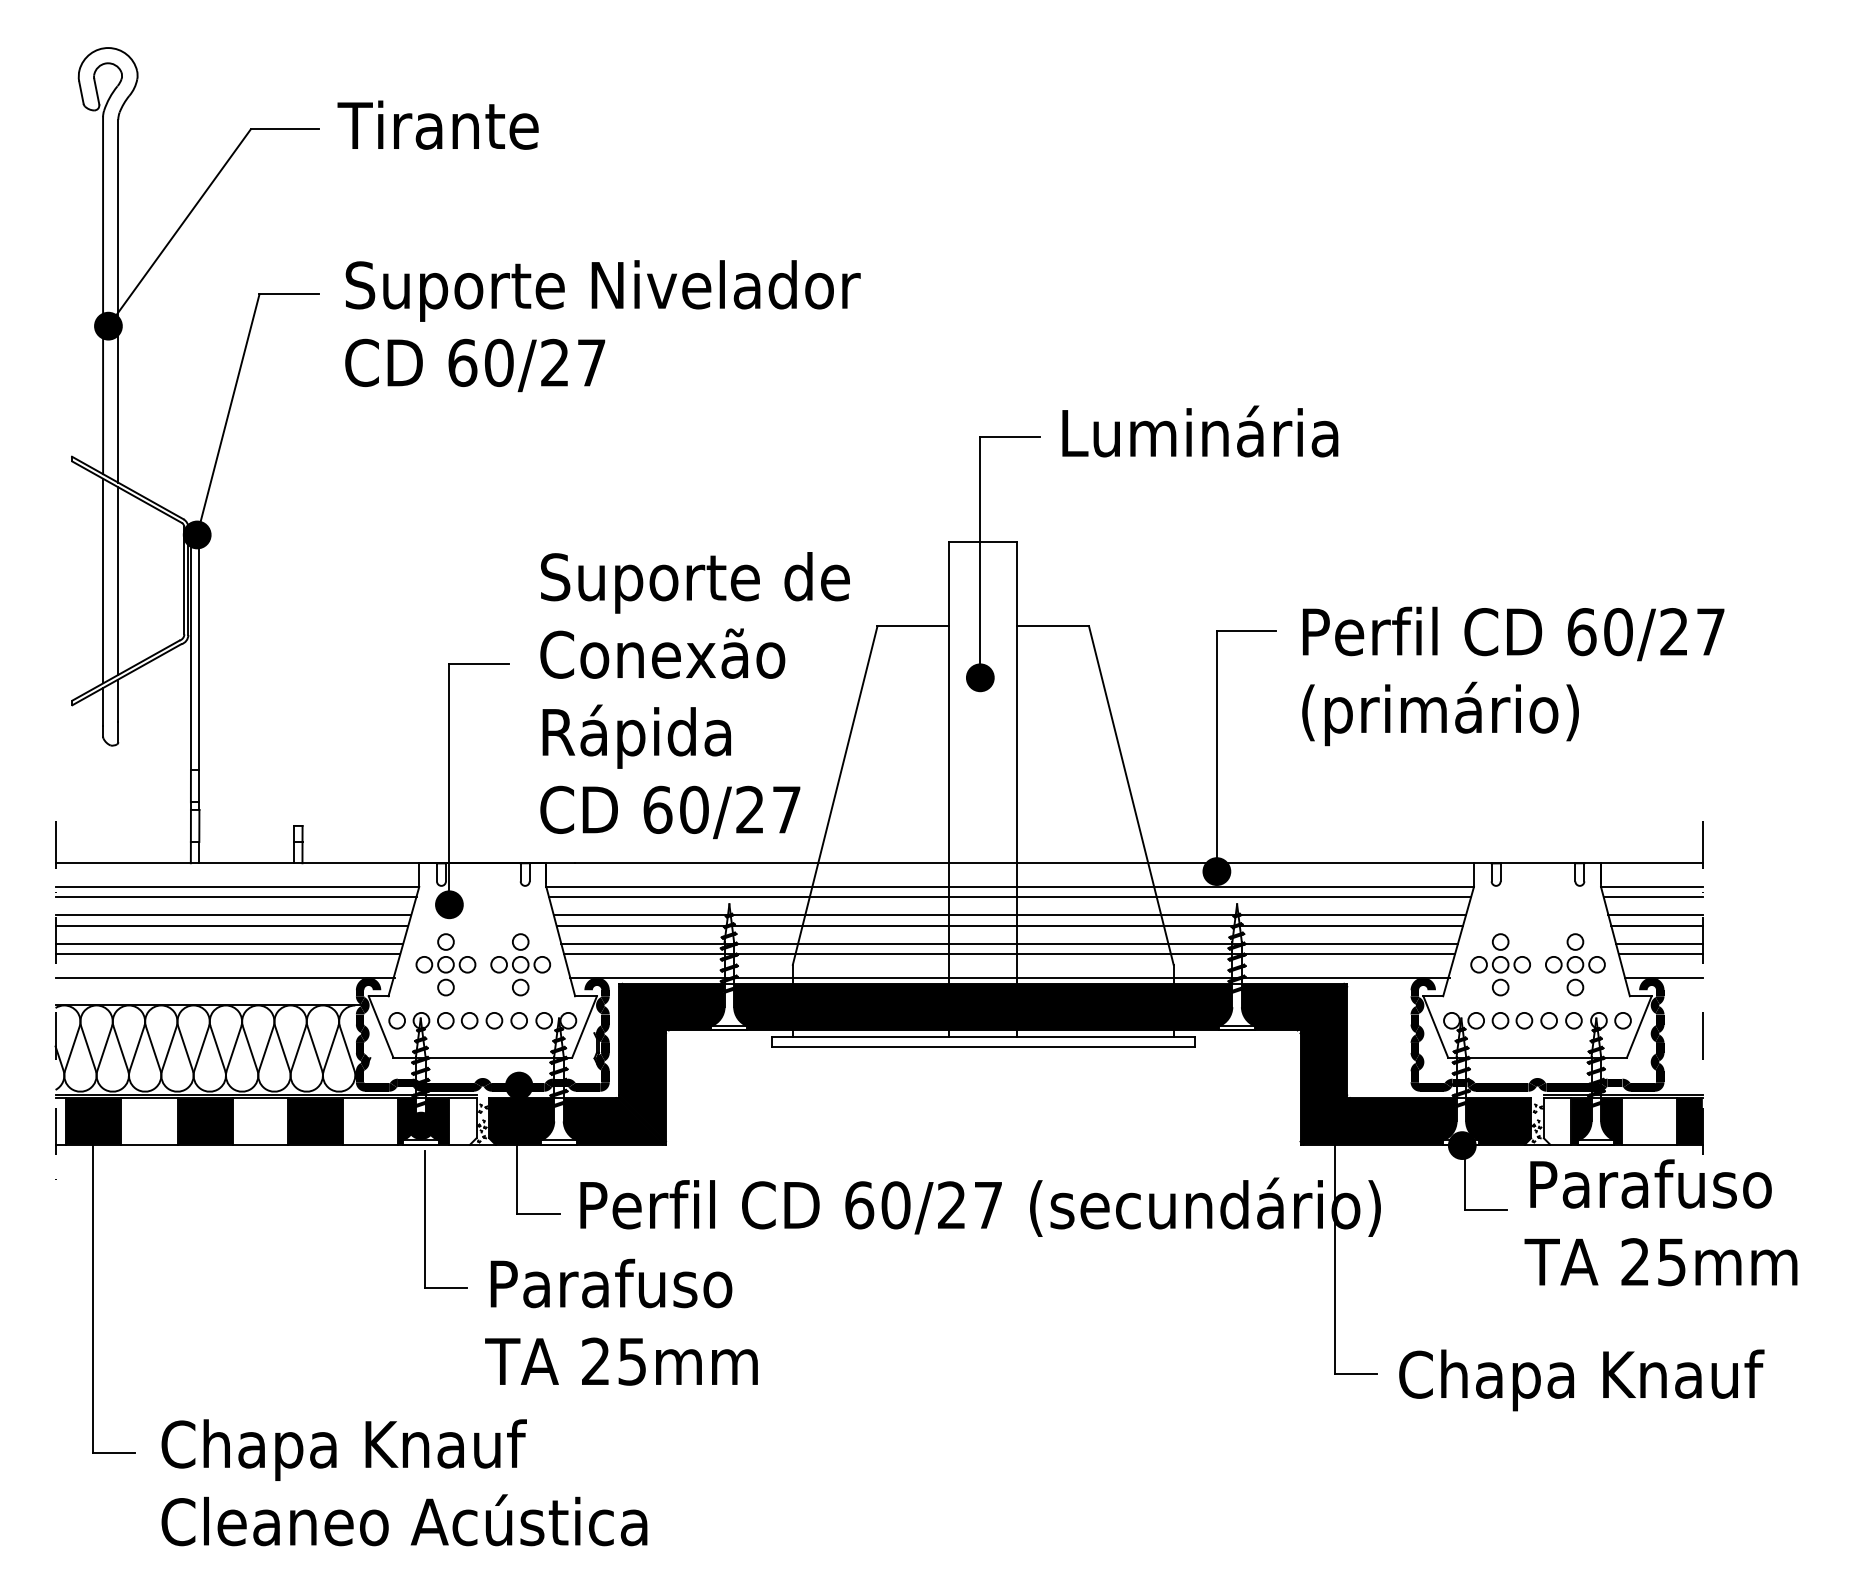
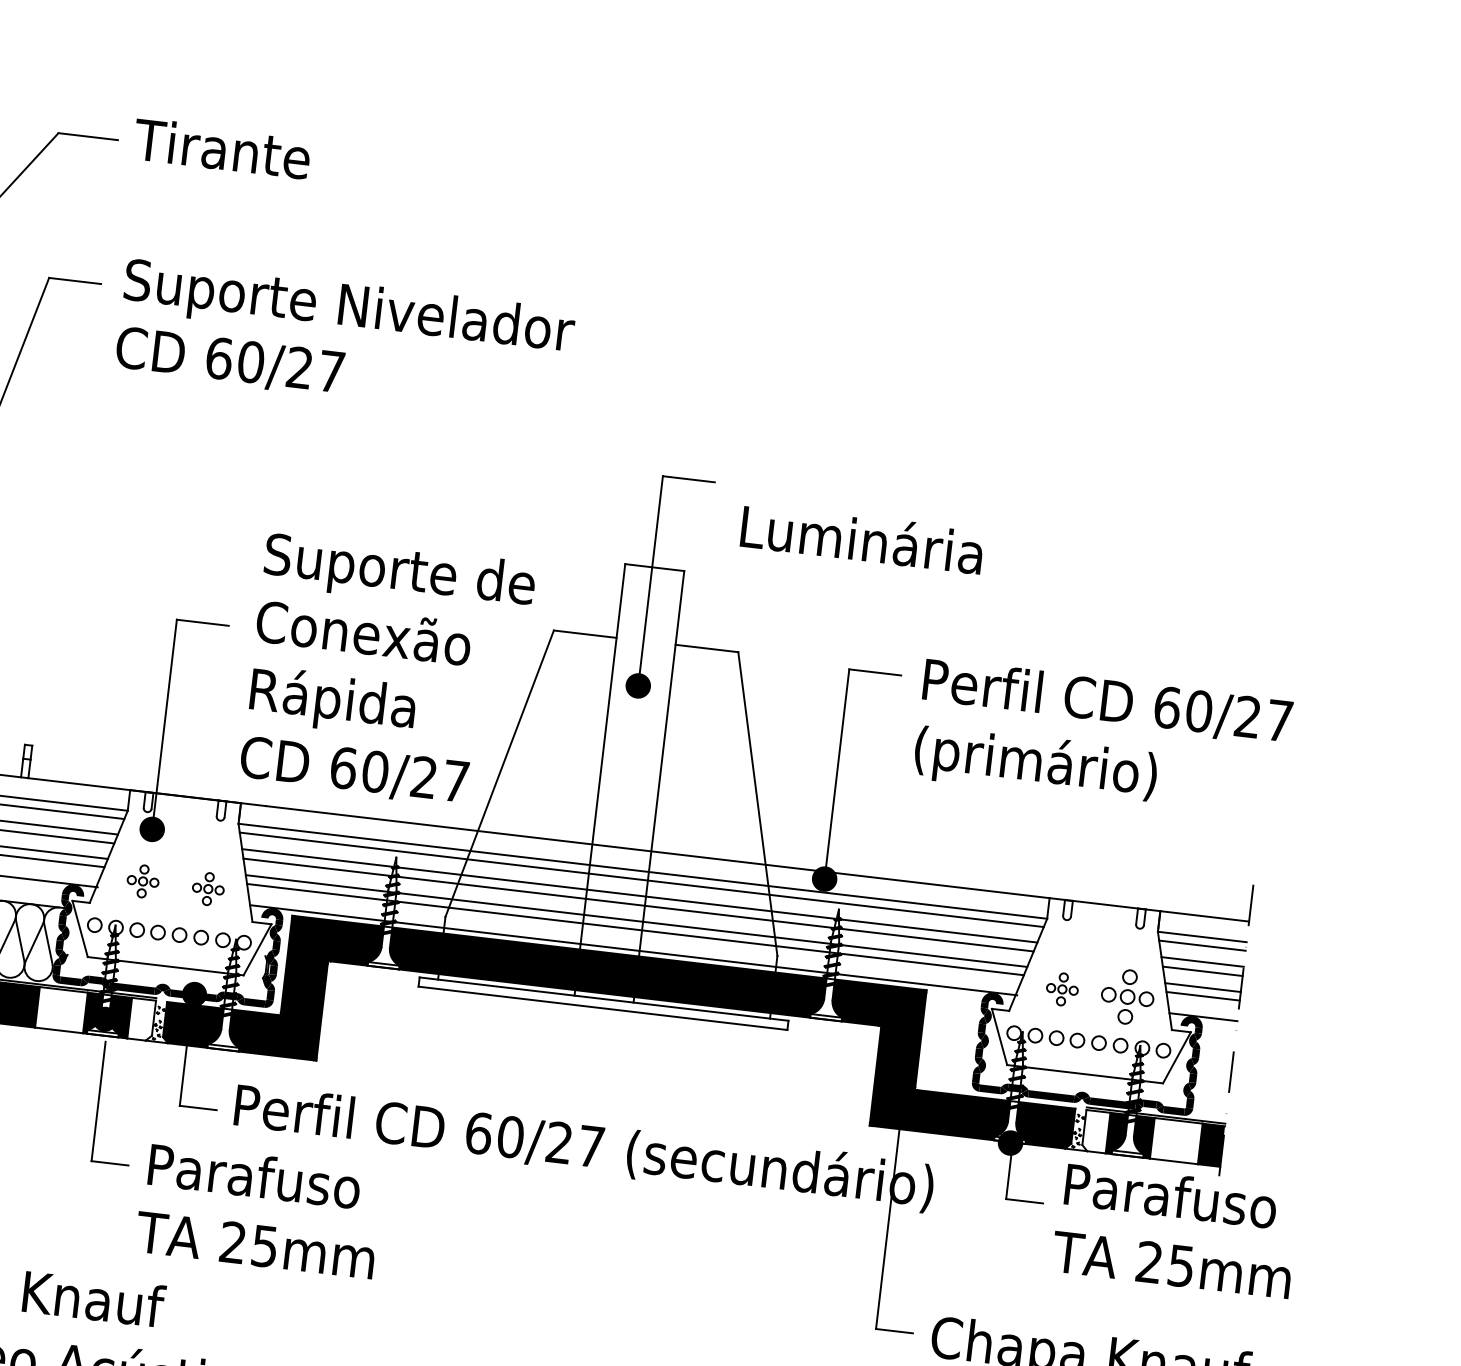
text: (1200, 431) -> (862, 538), moved
part: (445, 964) -> (142, 881), size x0.6
part: (520, 964) -> (208, 888), size x0.6
part: (1500, 964) -> (1062, 989), size x0.6

